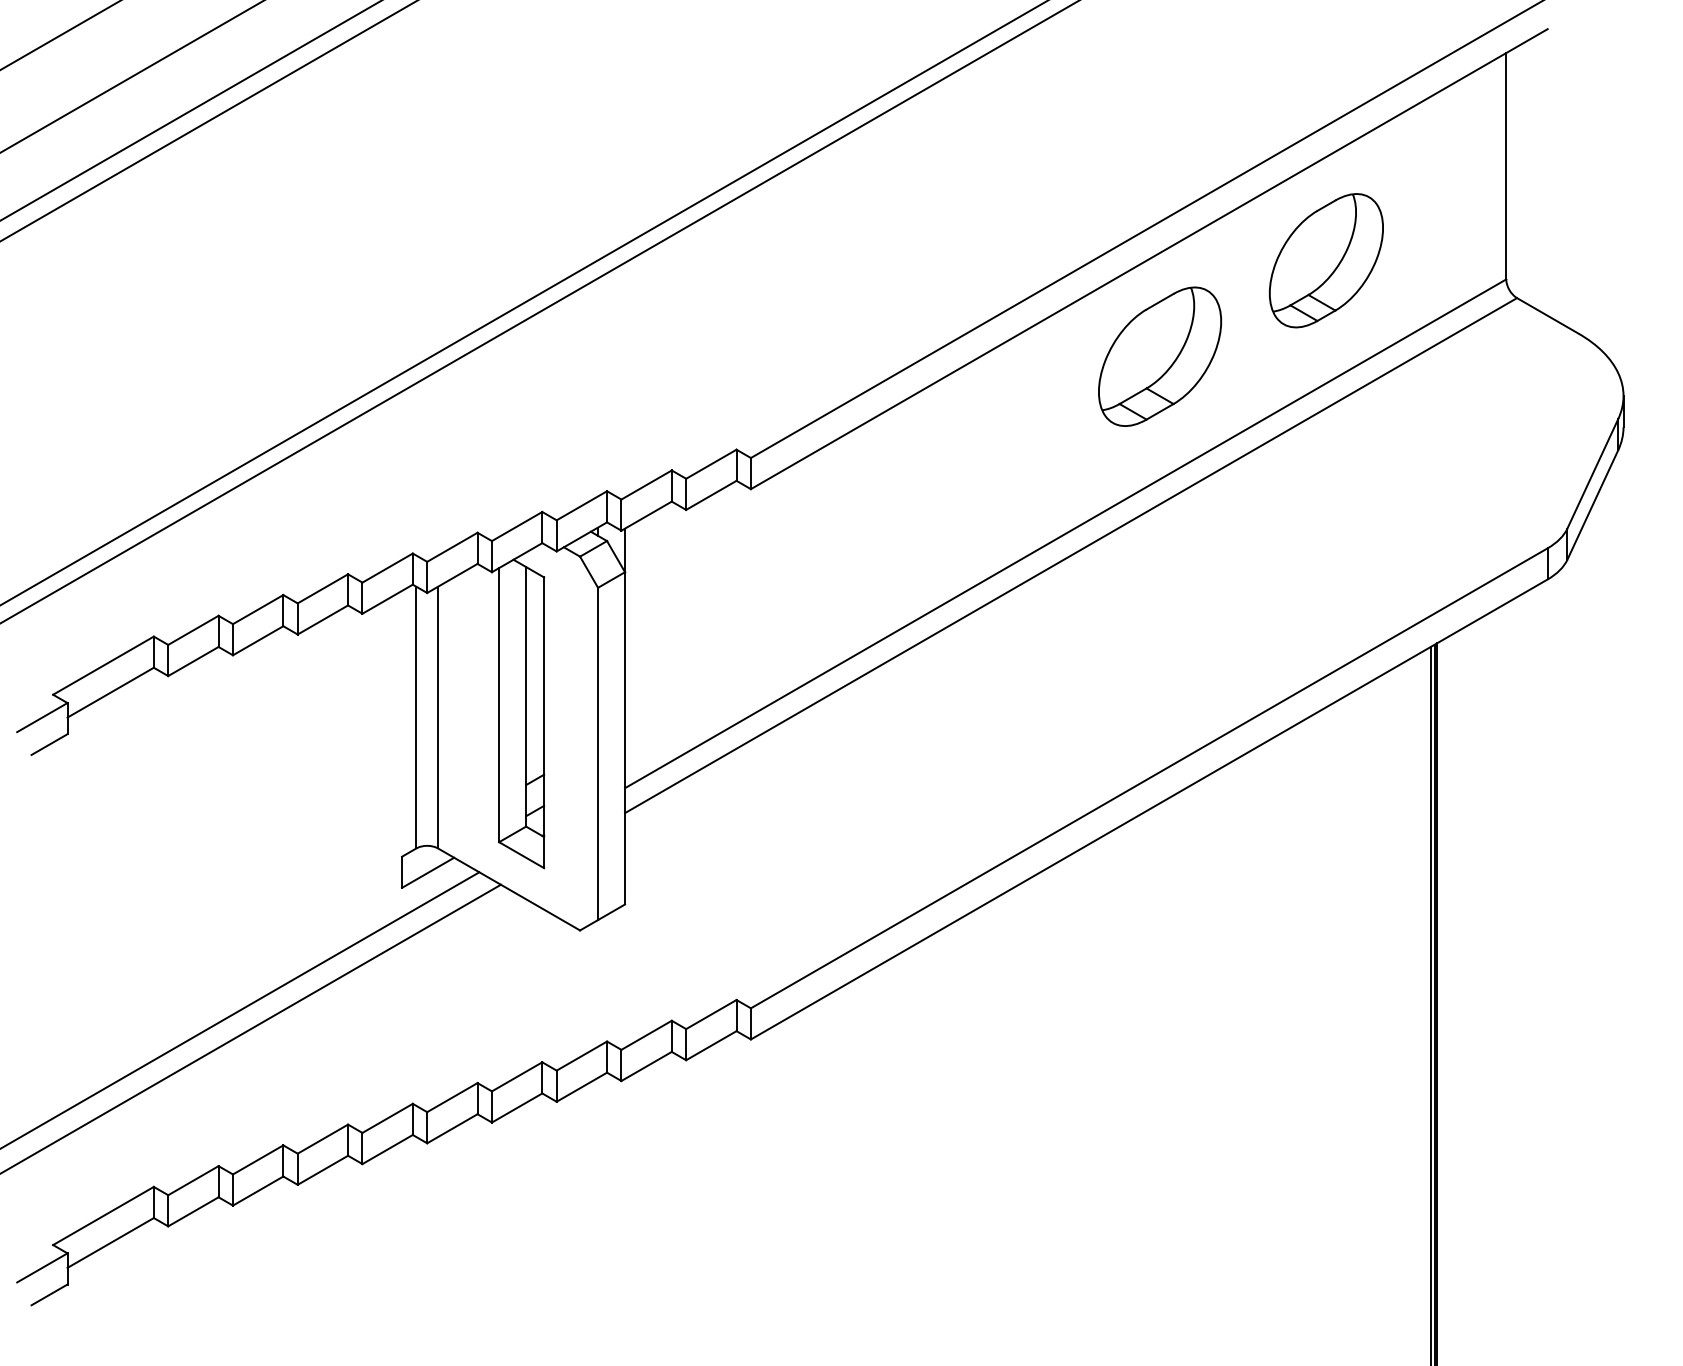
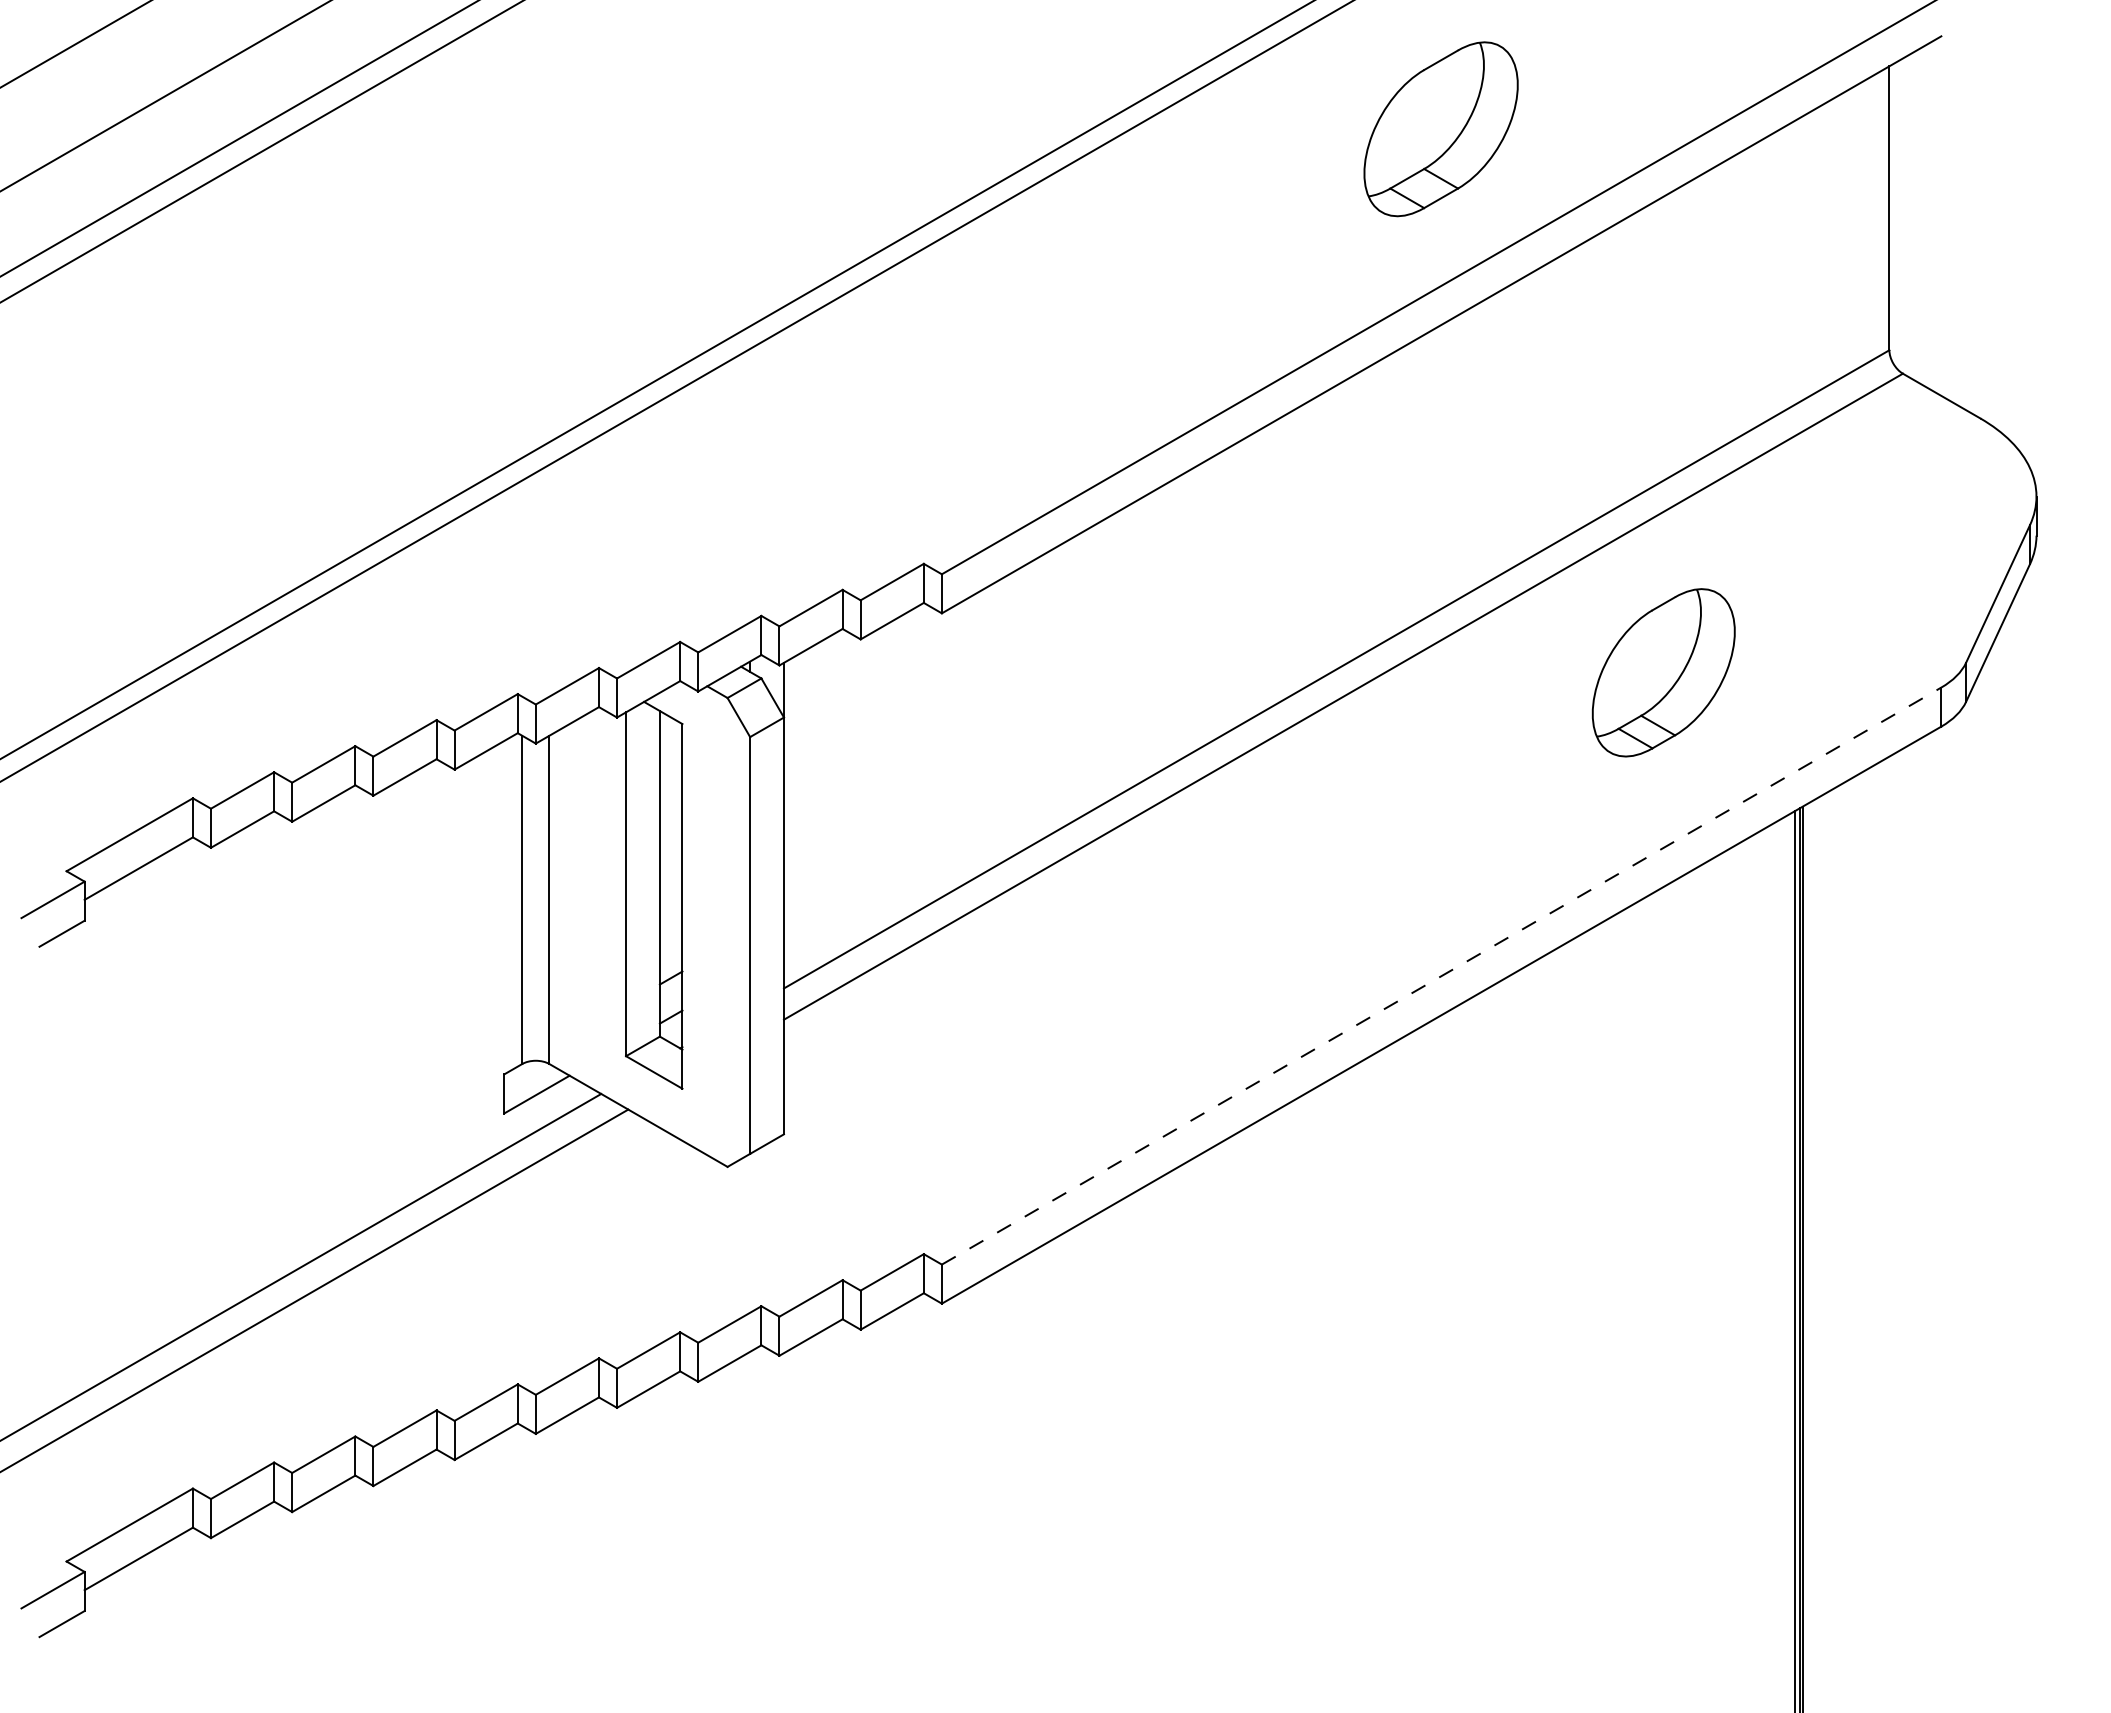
part: (1326, 260) -> (1663, 672), moved
part: (1159, 356) -> (1440, 129), moved
line: (1150, 777) -> (1442, 975), solid -> dashed

